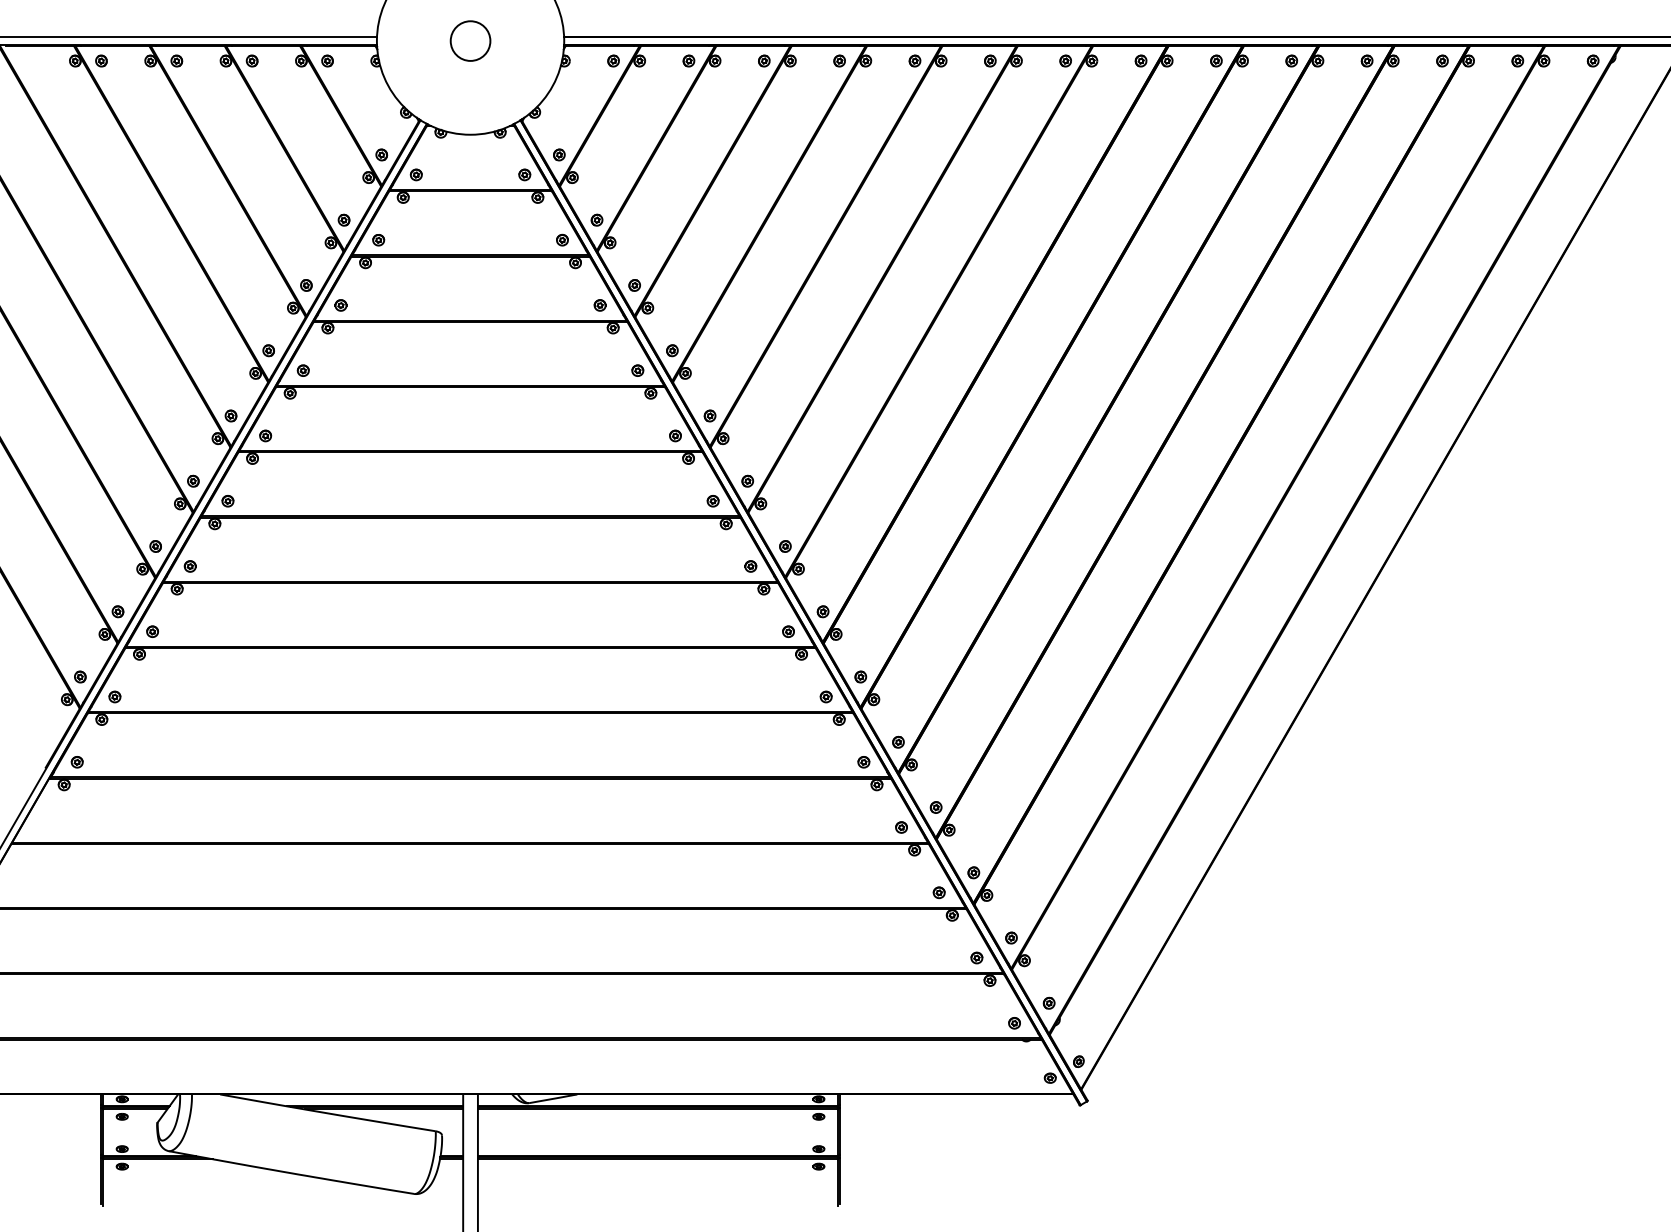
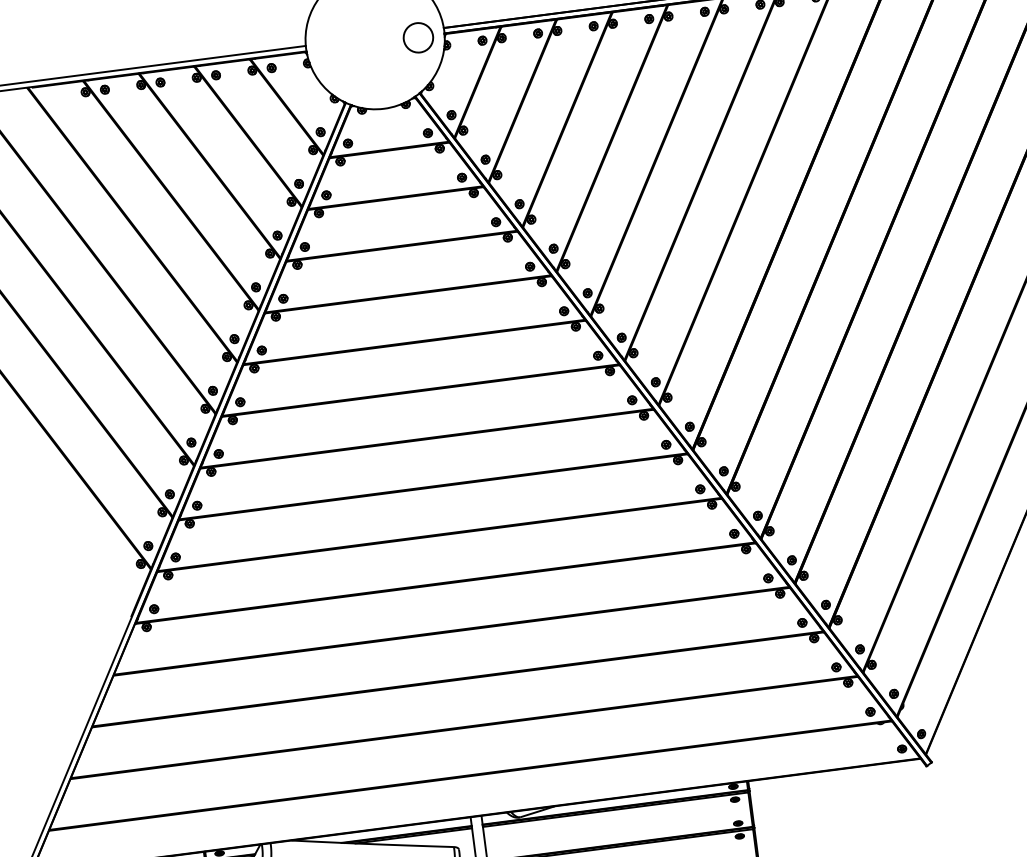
circle: (470, 40) -> (418, 37), moved

